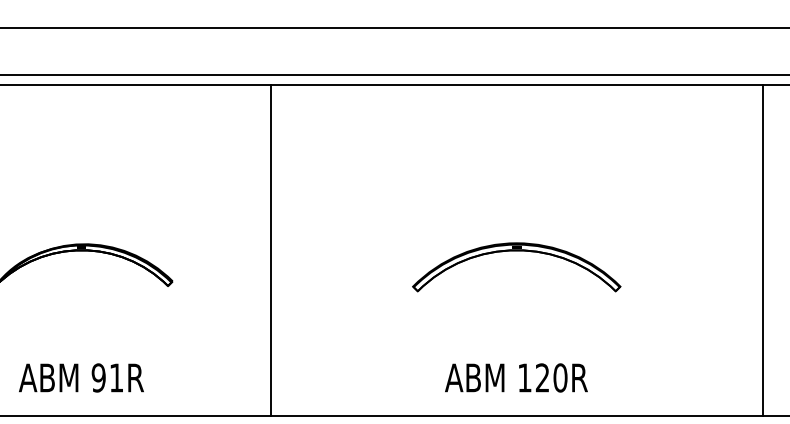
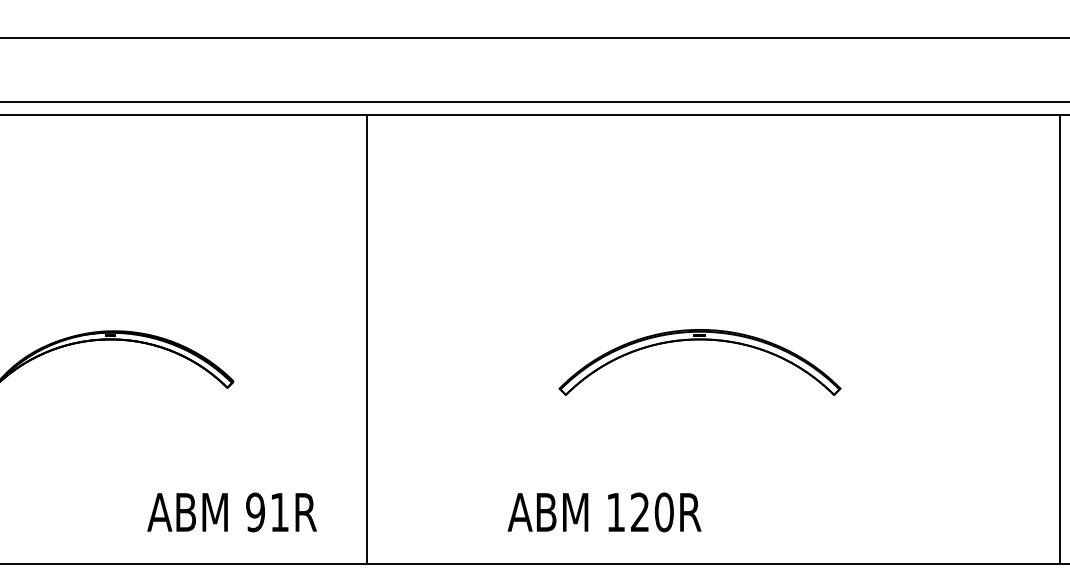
line: (762, 250) -> (1060, 339), moved
text: (81, 378) -> (231, 512), moved
text: (516, 378) -> (604, 512), moved

